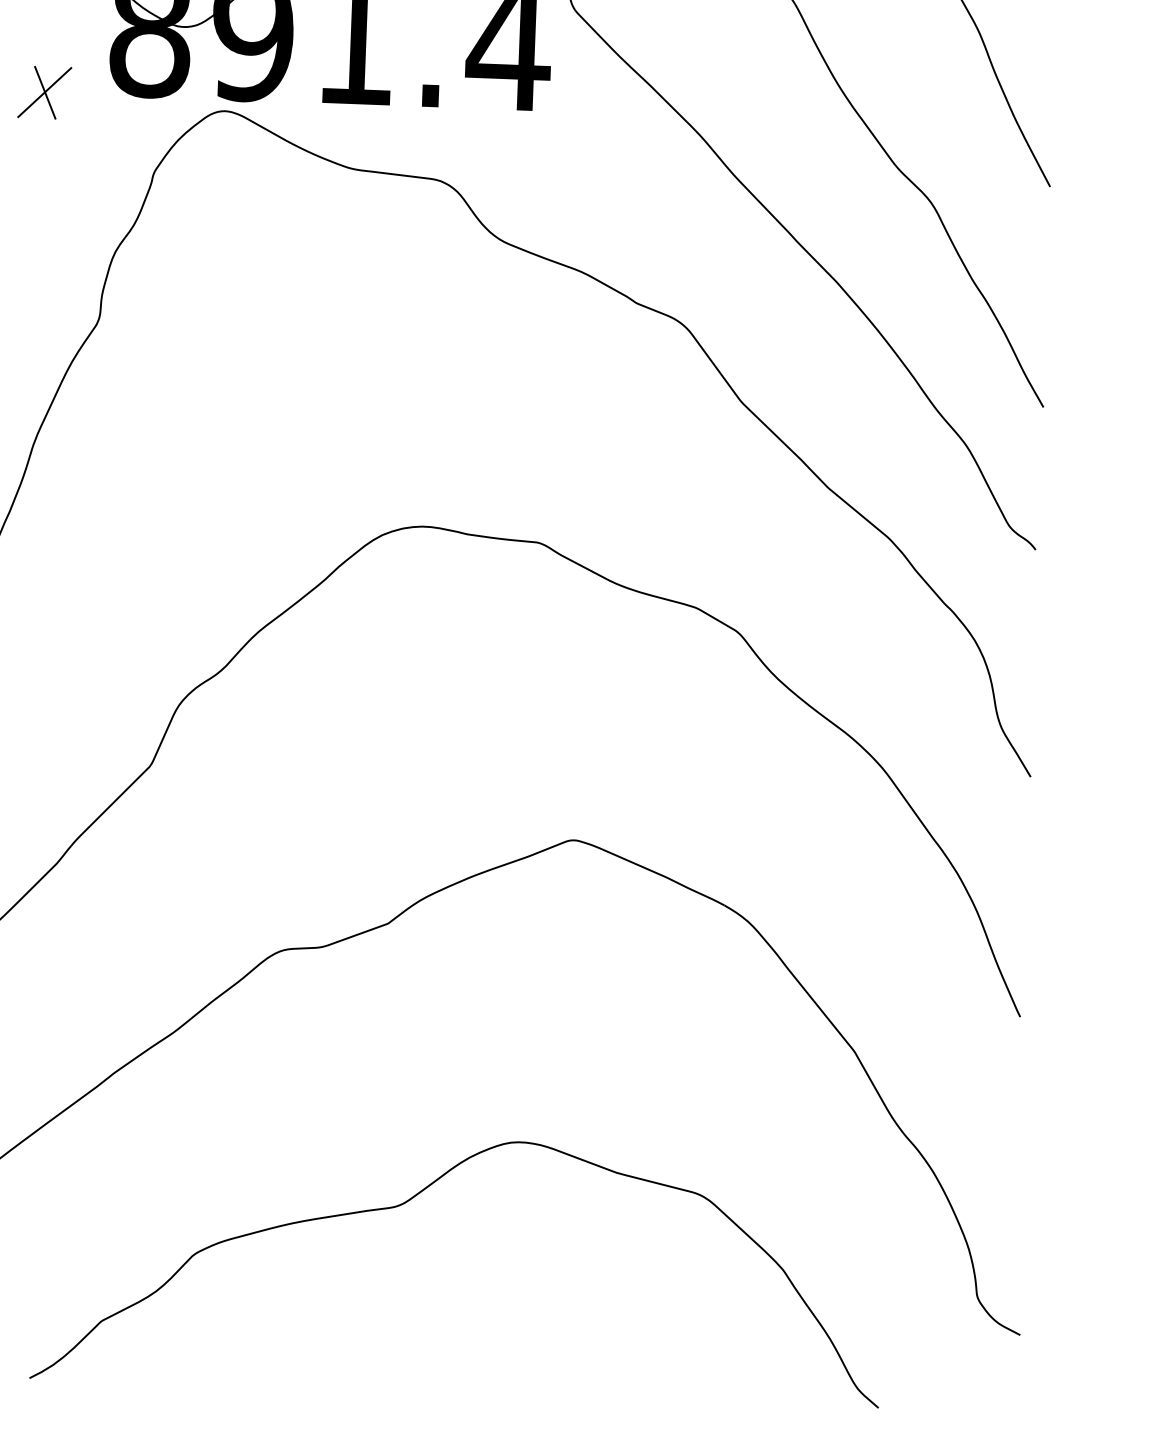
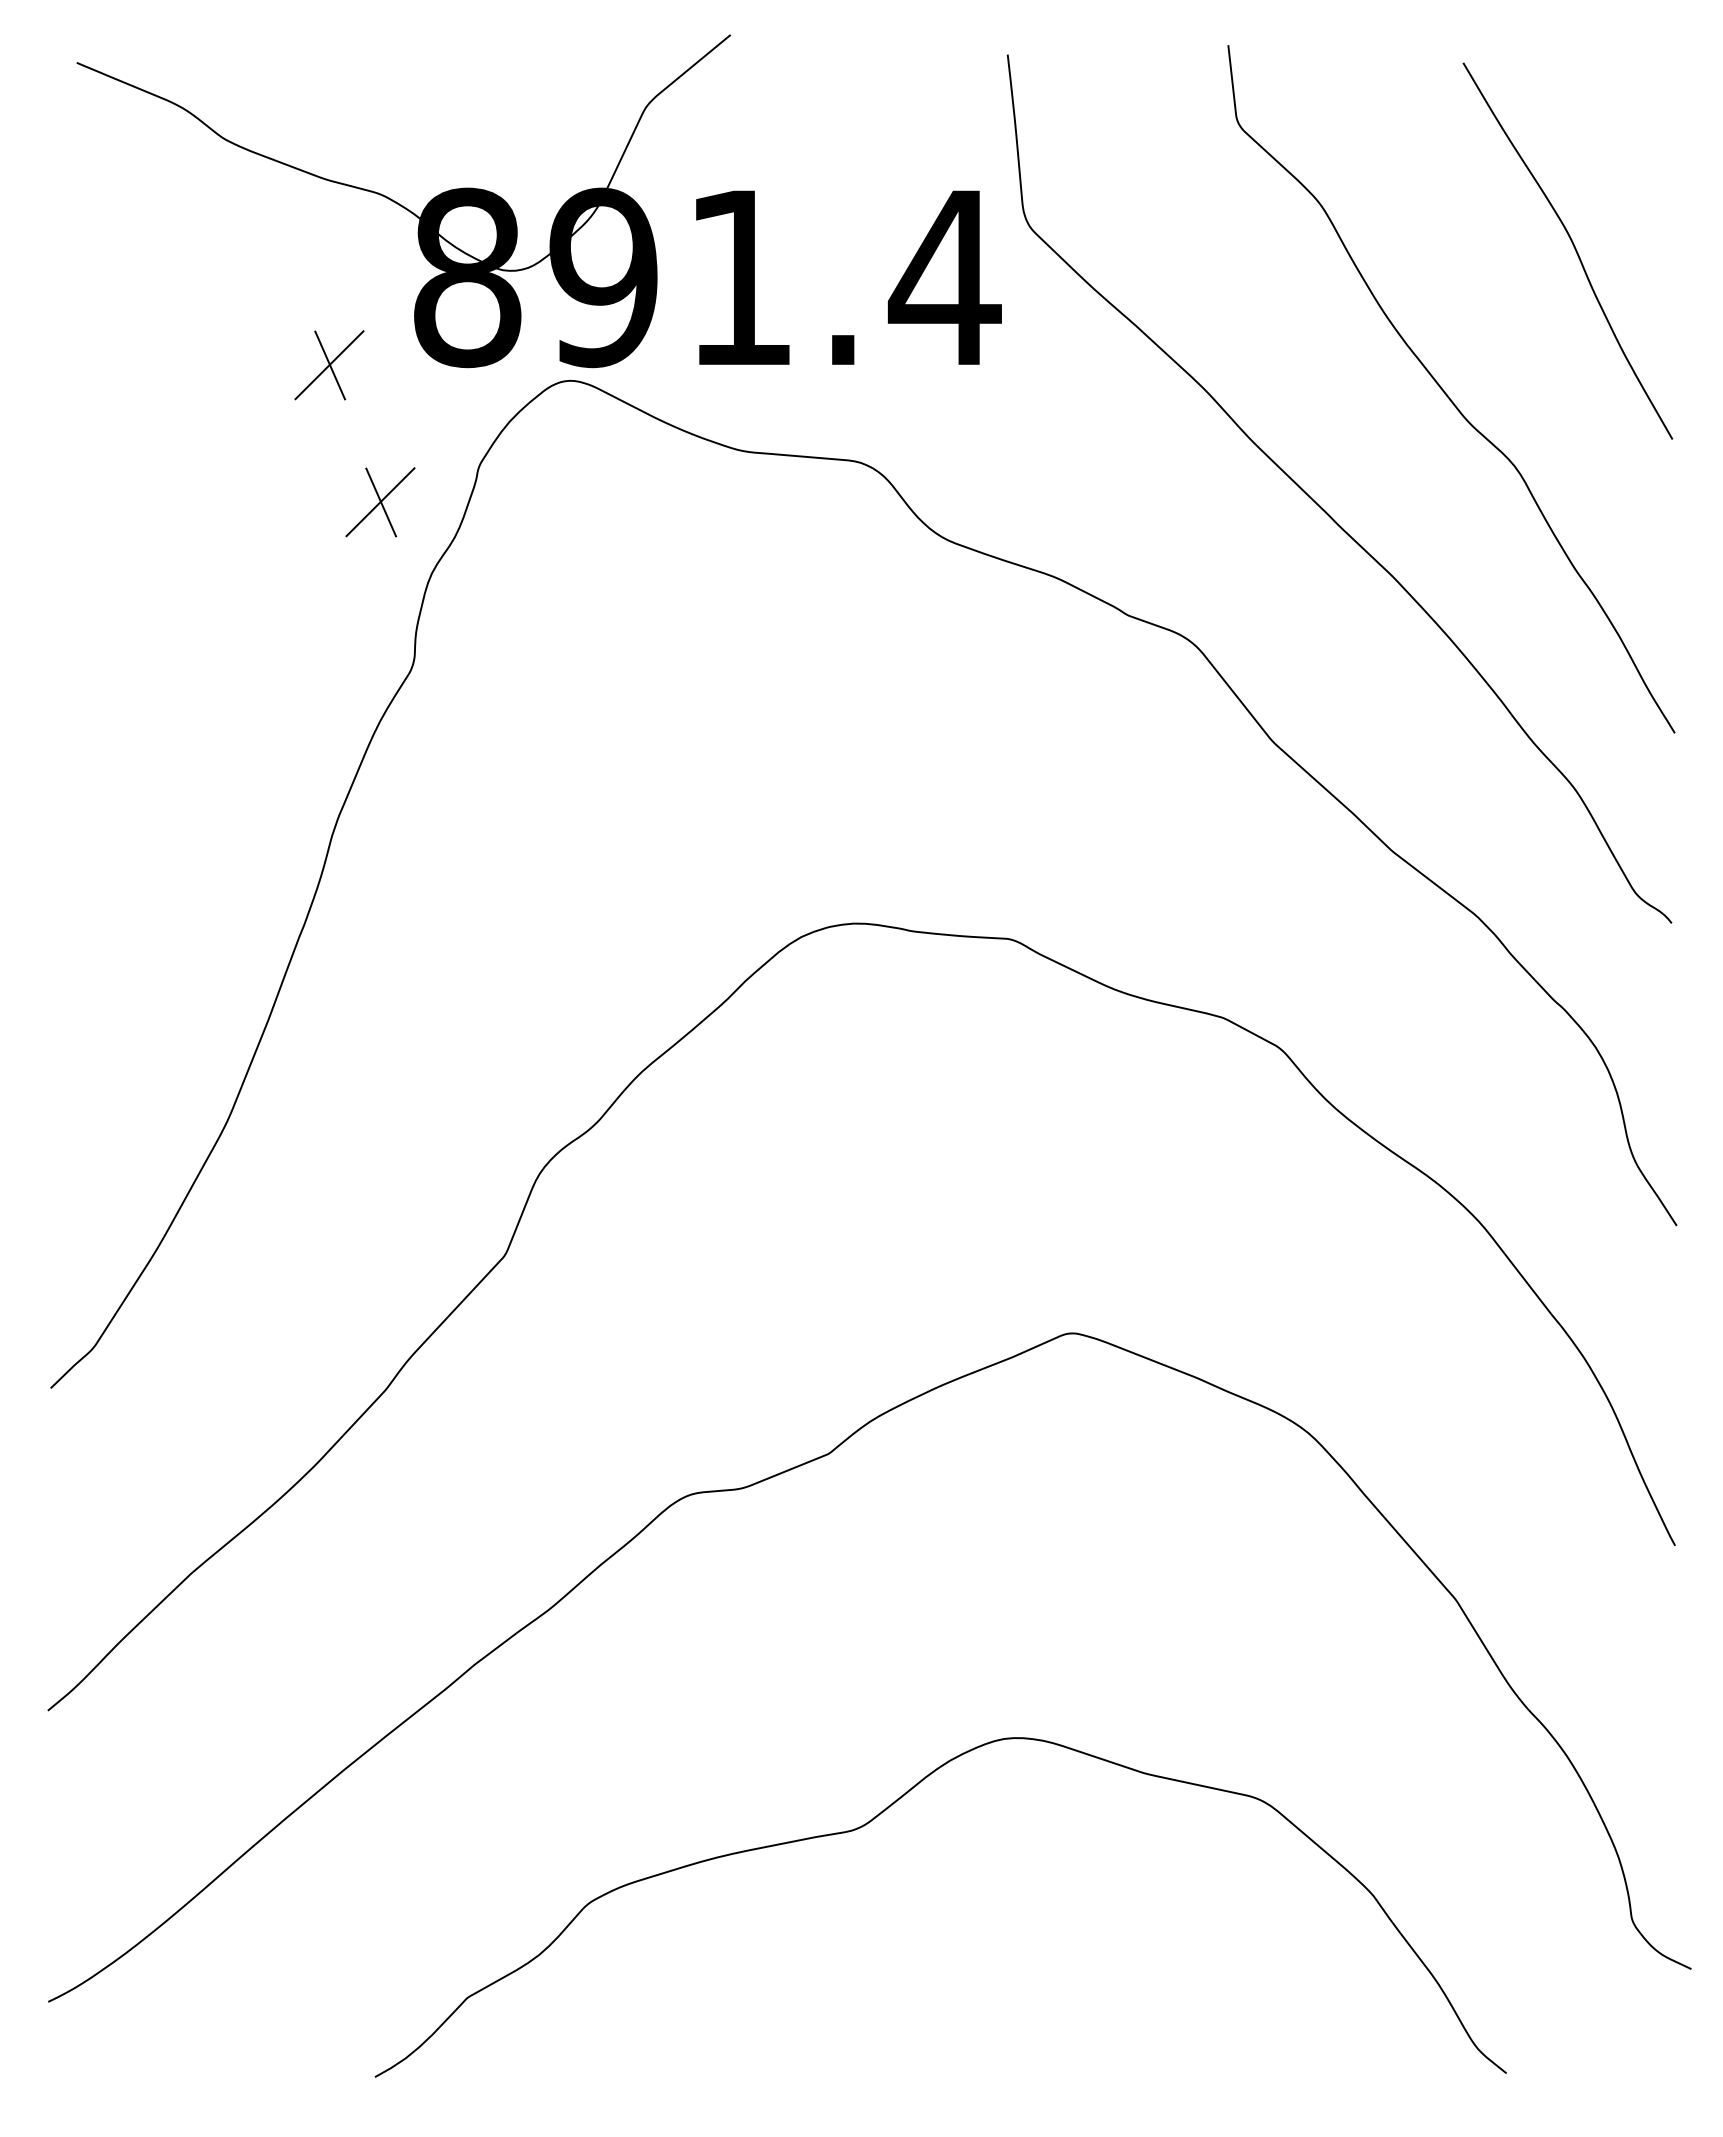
part: (79, 197) -> (380, 502), added

